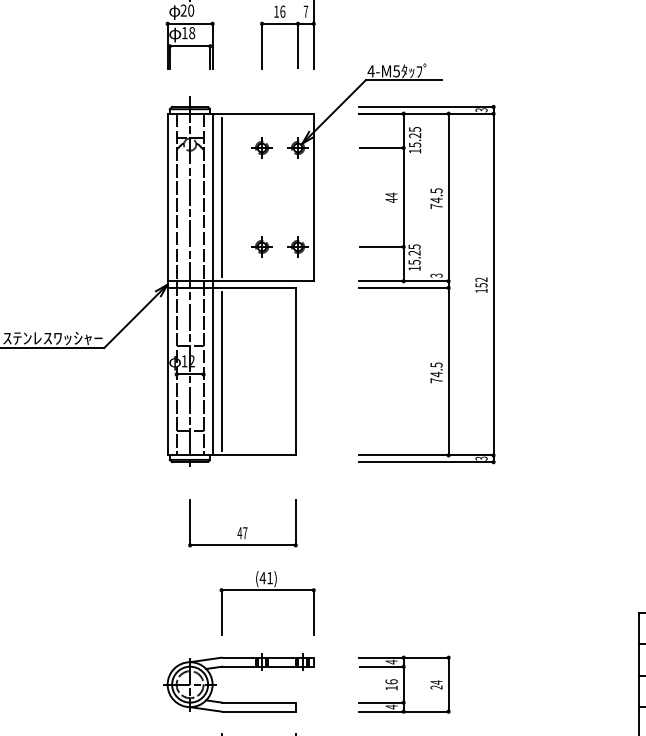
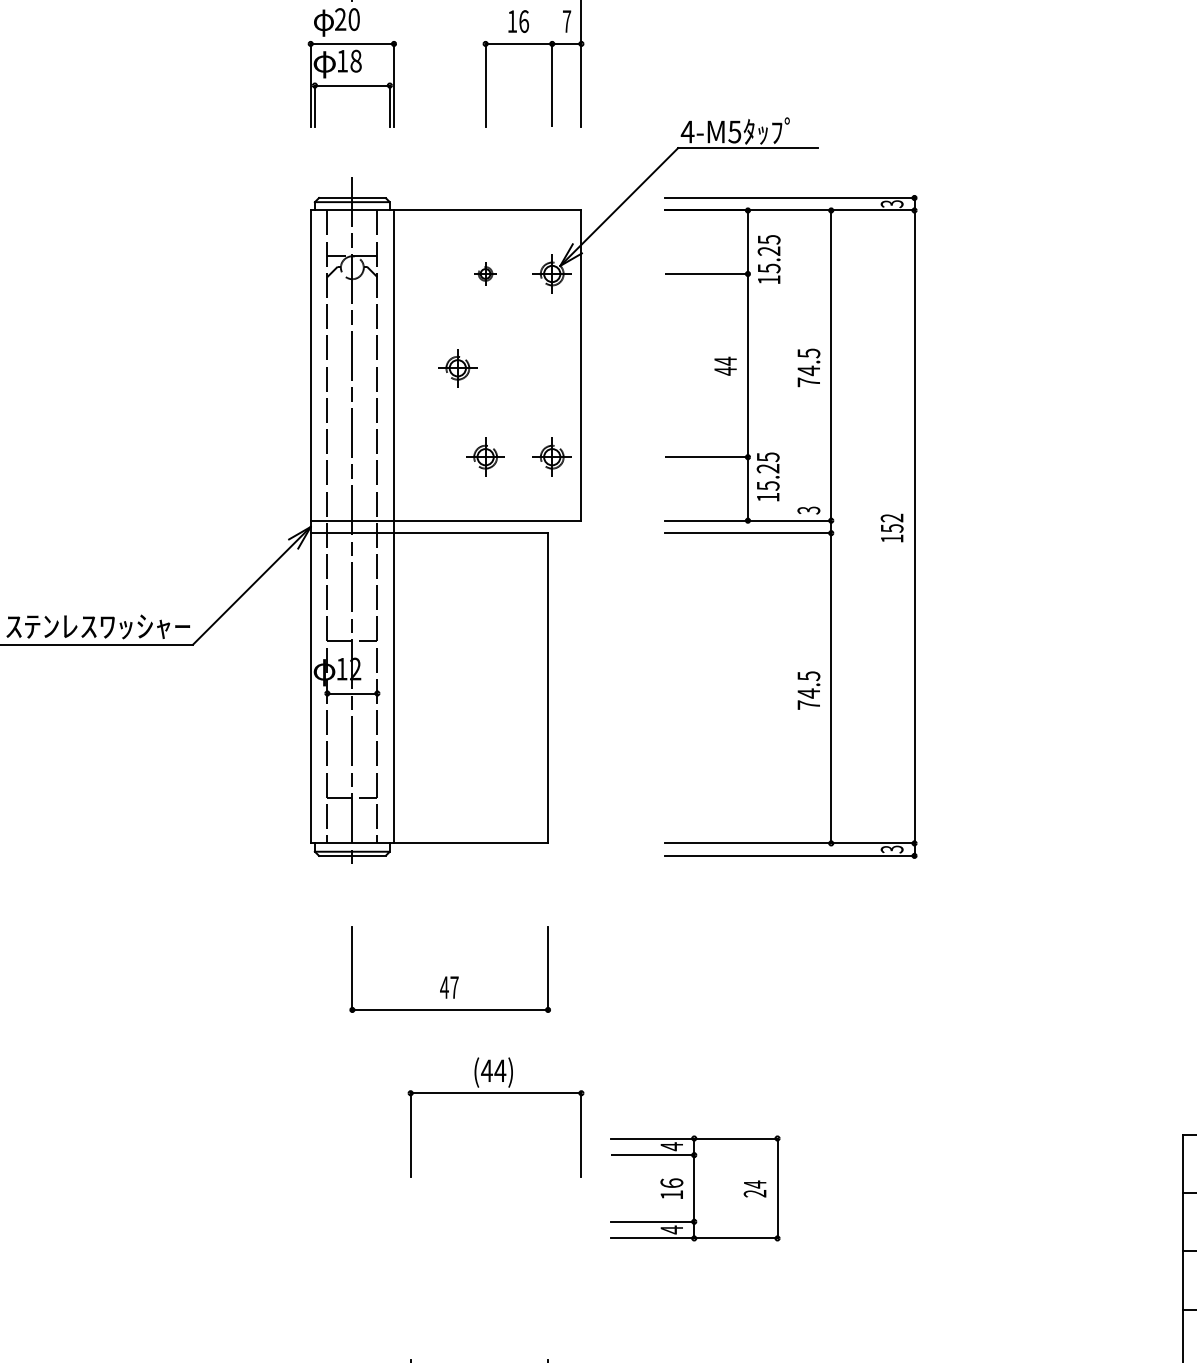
part: (261, 147) -> (484, 273), size x0.6
line: (221, 197) -> (410, 365), removed
part: (246, 198) -> (456, 367), added
line: (221, 371) -> (410, 687), removed
text: (269, 578) -> (499, 1071), (41) -> (44)
part: (238, 667) -> (441, 1236), removed
part: (404, 684) -> (695, 1188), moved

